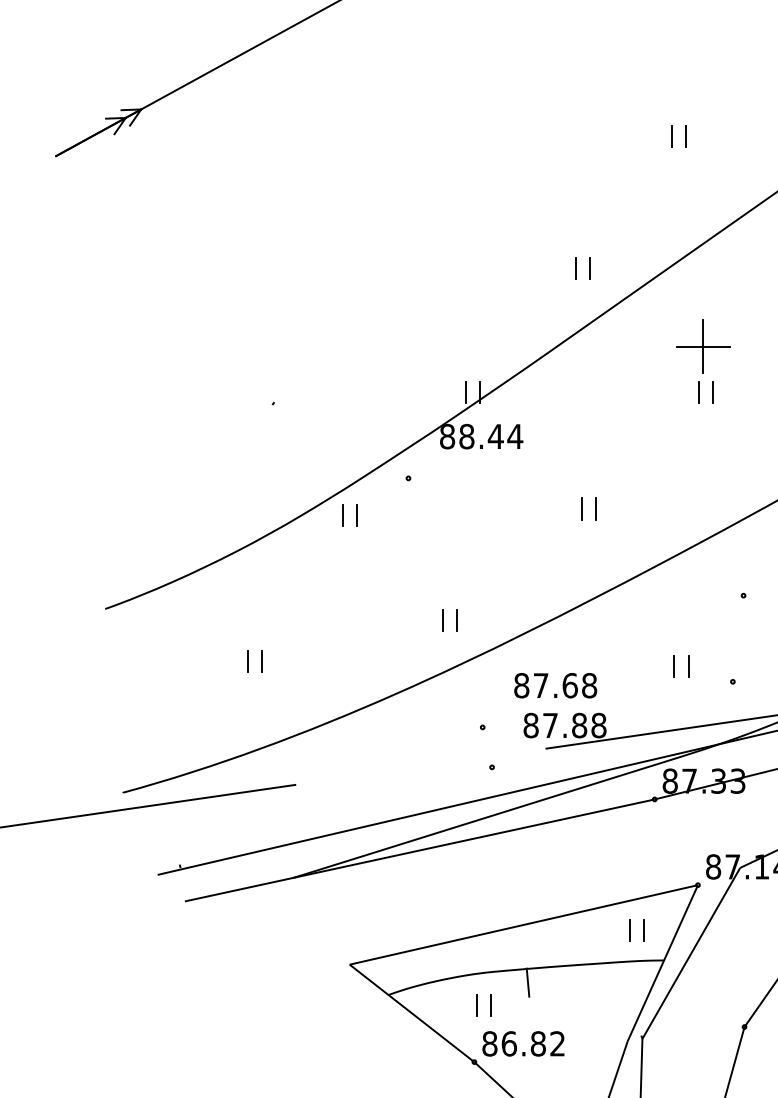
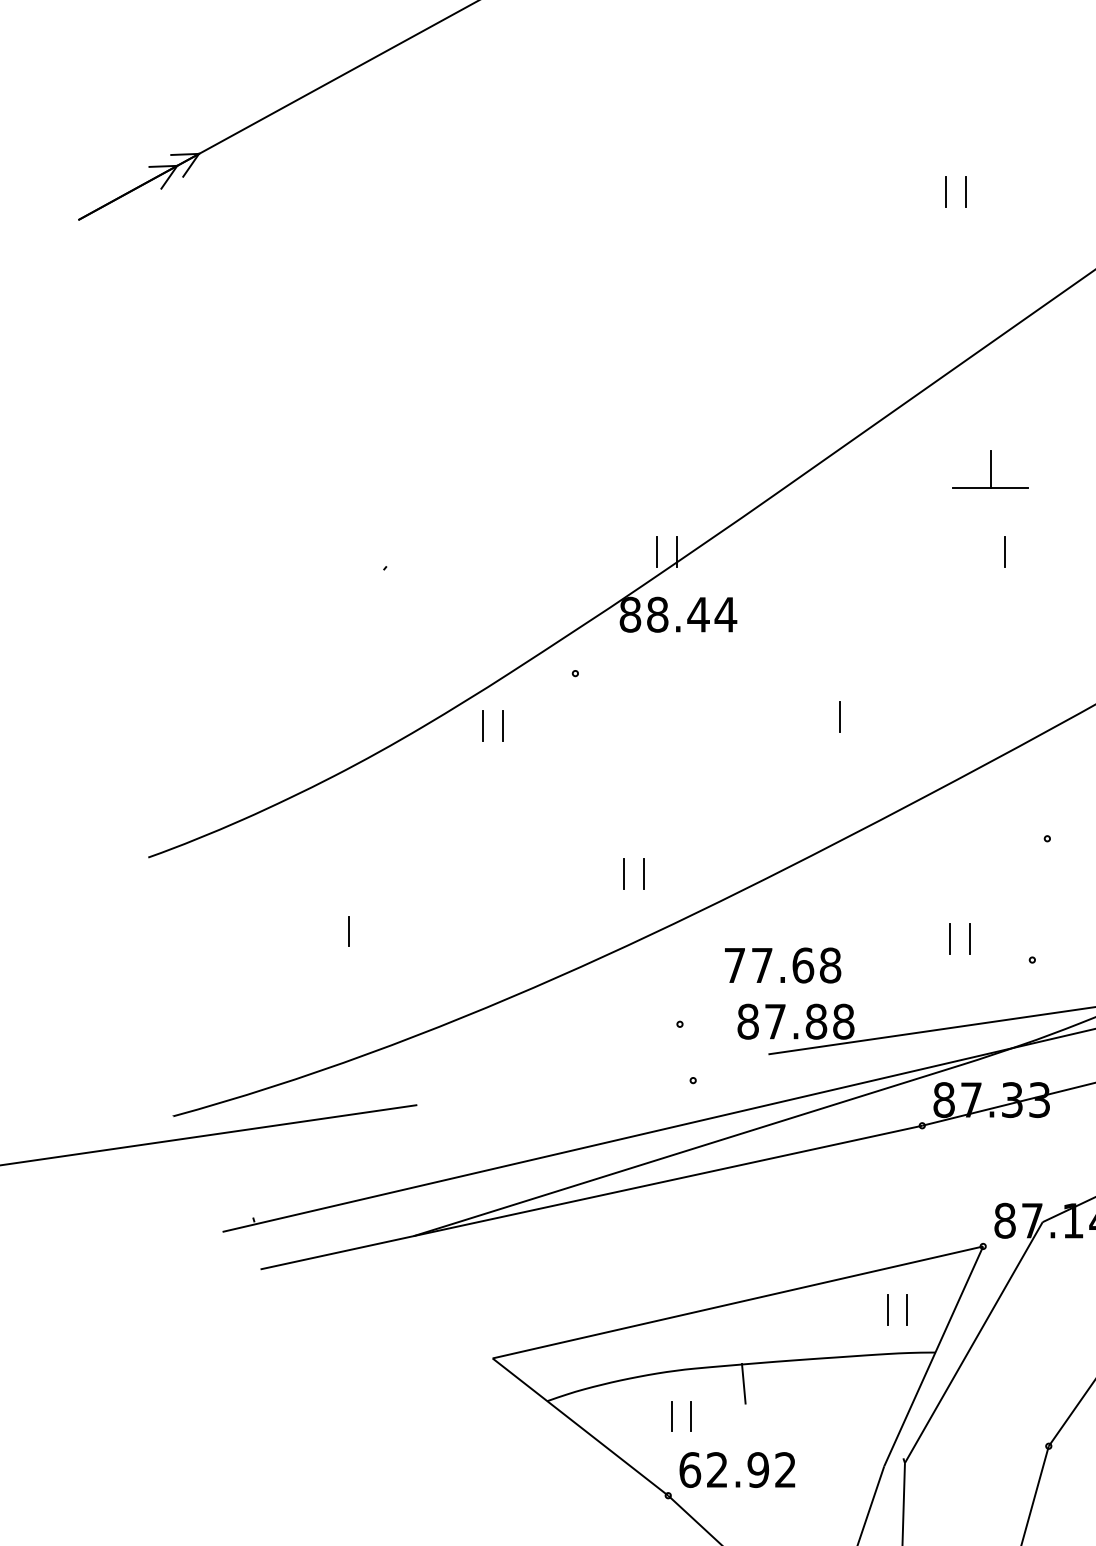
line: (575, 268) -> (810, 378), removed
line: (589, 268) -> (830, 378), removed
line: (703, 359) -> (990, 506), removed
line: (698, 392) -> (984, 552), removed
line: (582, 508) -> (820, 716), removed
line: (262, 661) -> (369, 931), removed
text: (521, 685) -> (734, 965), 87.68 -> 77.68
text: (514, 1044) -> (724, 1470), 86.82 -> 62.92

